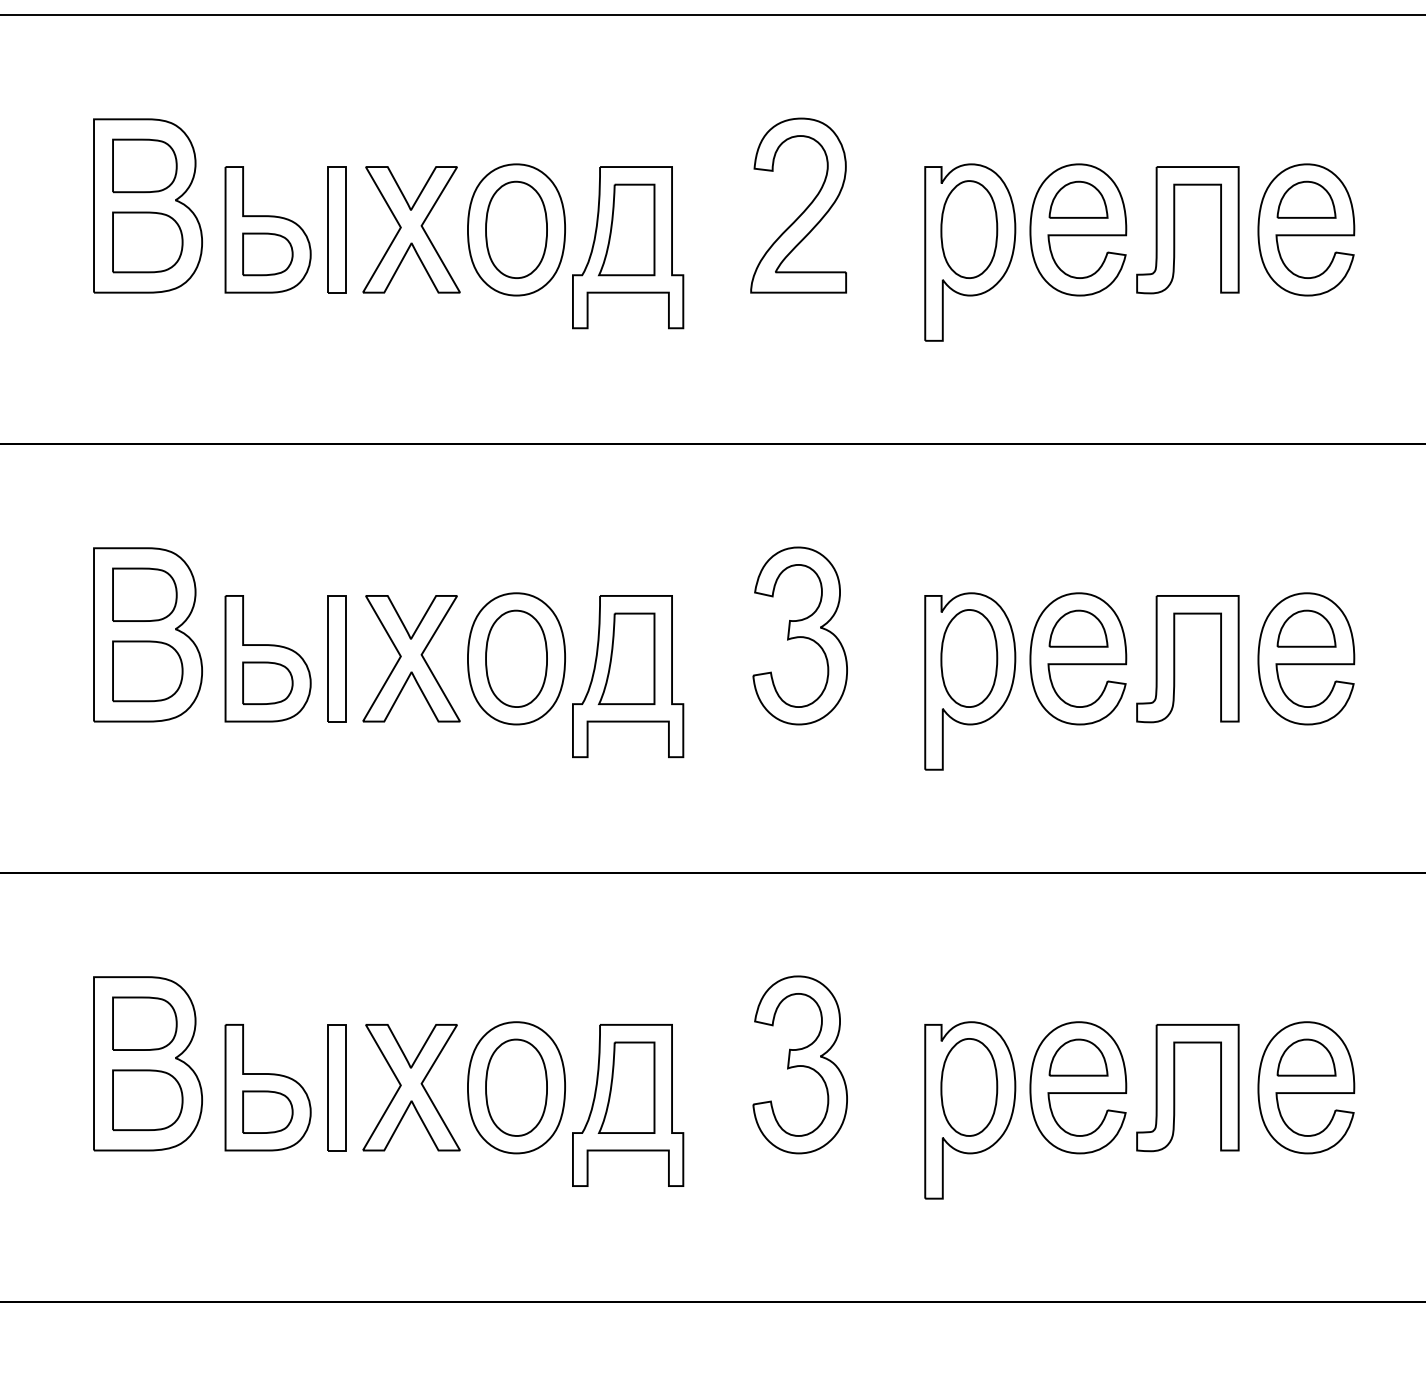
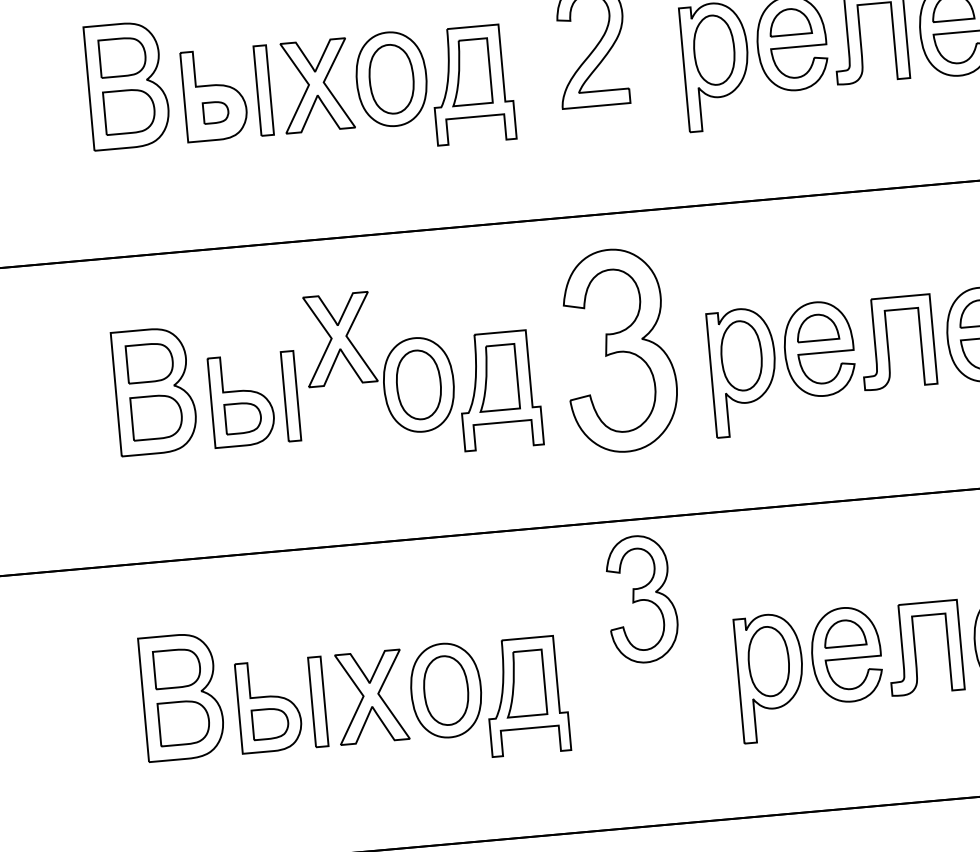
part: (267, 254) -> (215, 112), size x0.7
part: (799, 635) -> (619, 350), size x1.6
part: (411, 658) -> (339, 339), moved
part: (799, 1064) -> (641, 599), moved

